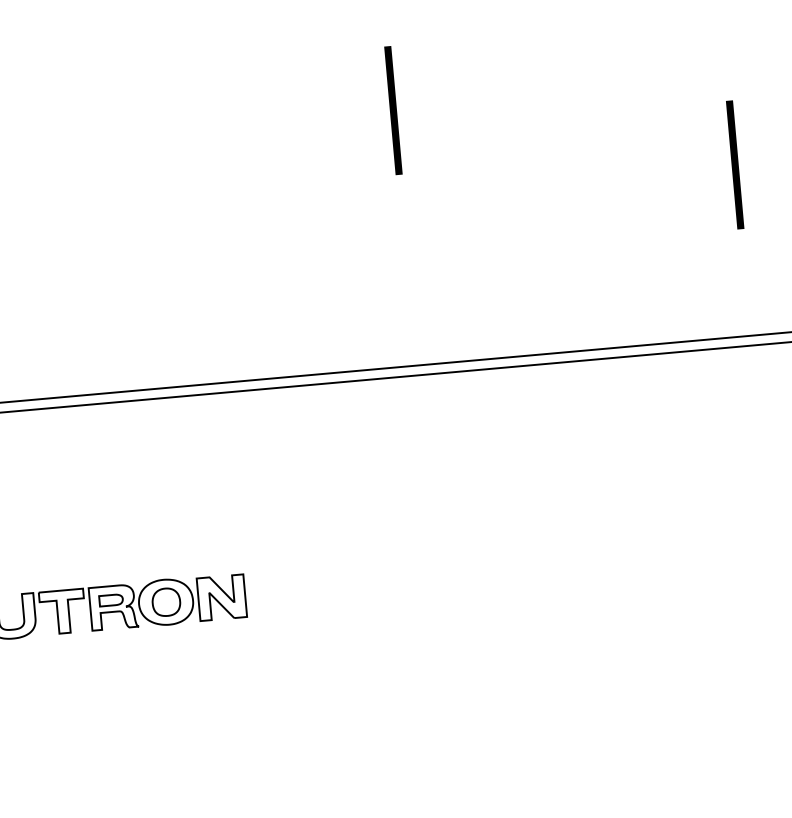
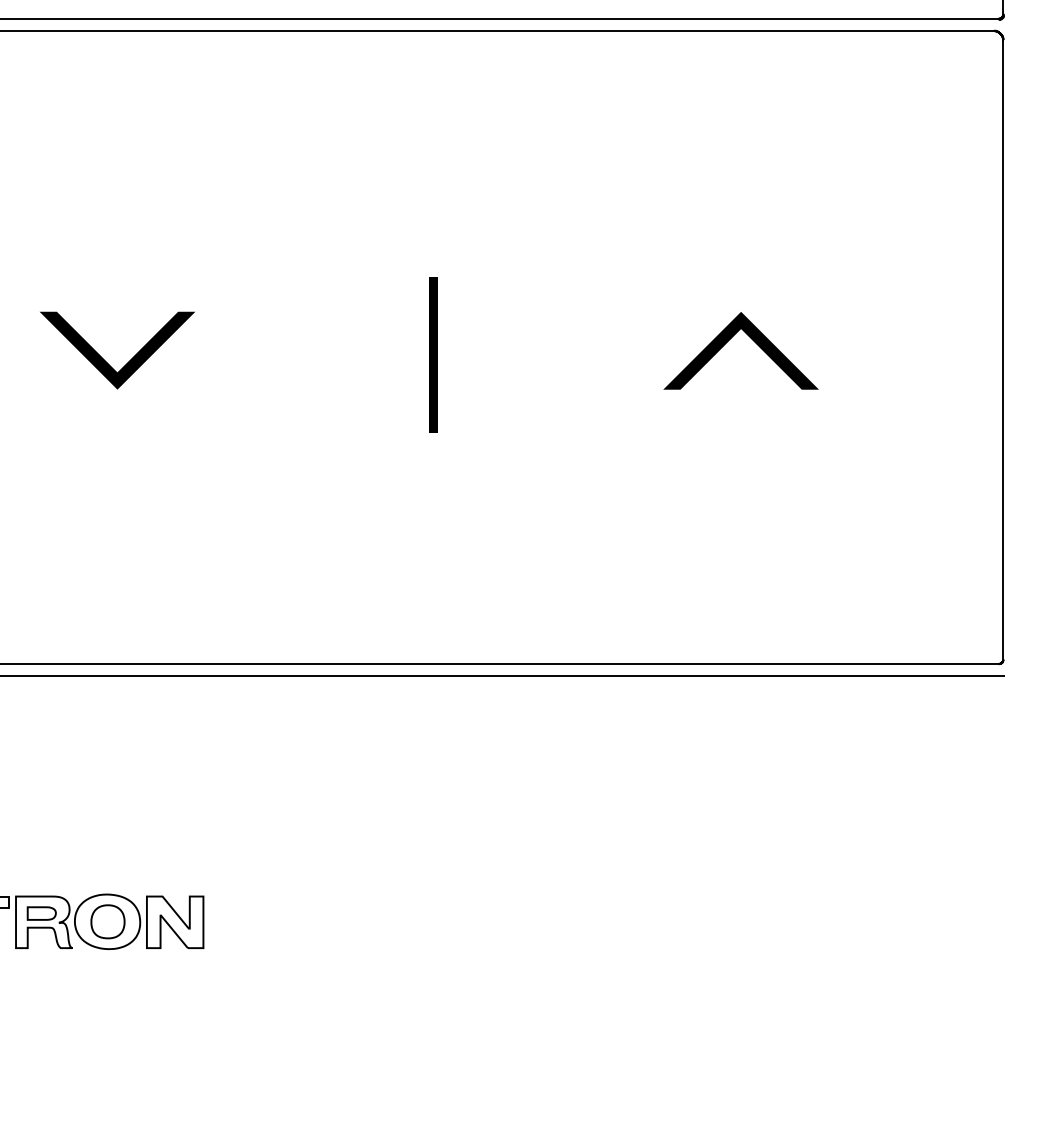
part: (637, 75) -> (730, 339), added
fill: (132, 130) -> (117, 350), added
part: (734, 164) -> (838, 456), removed

